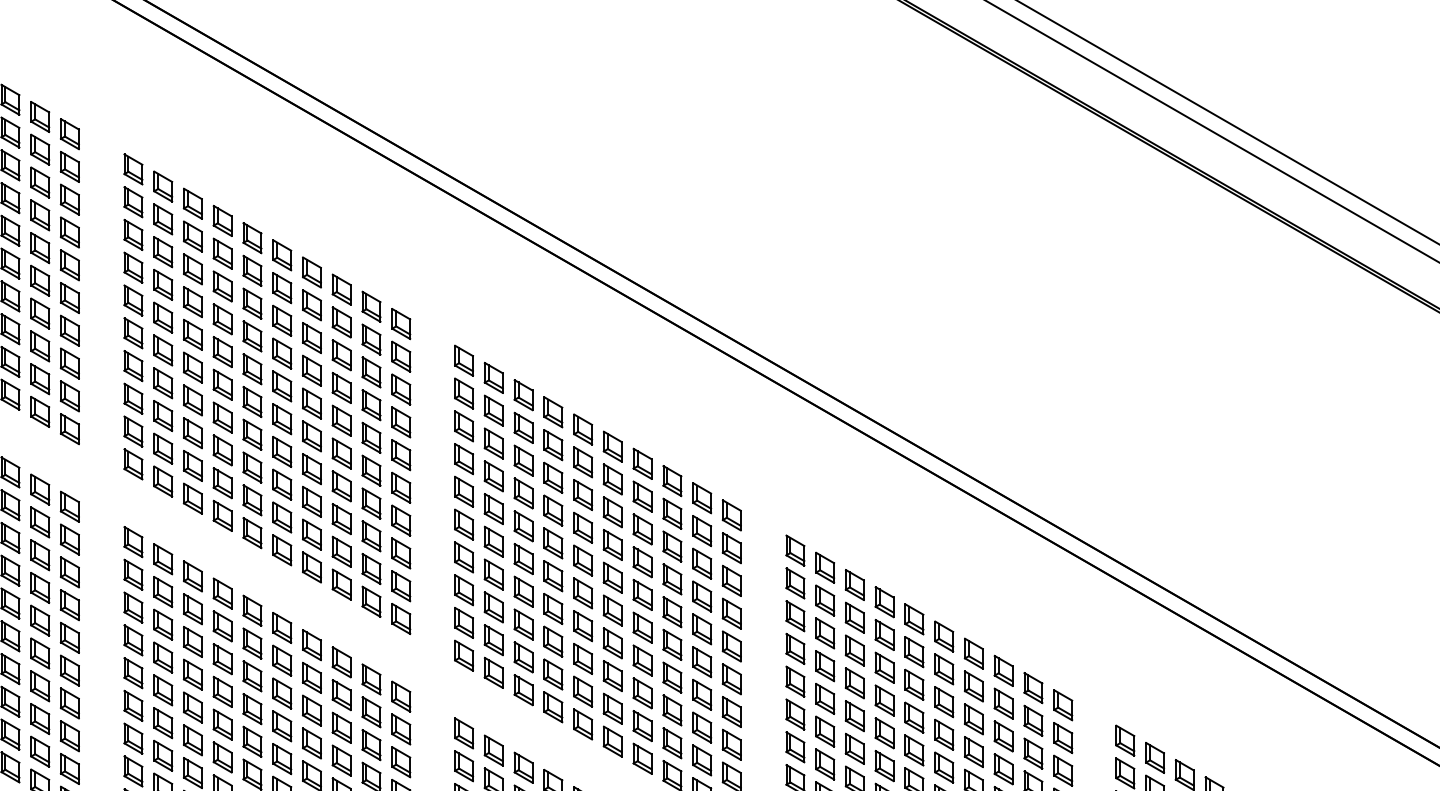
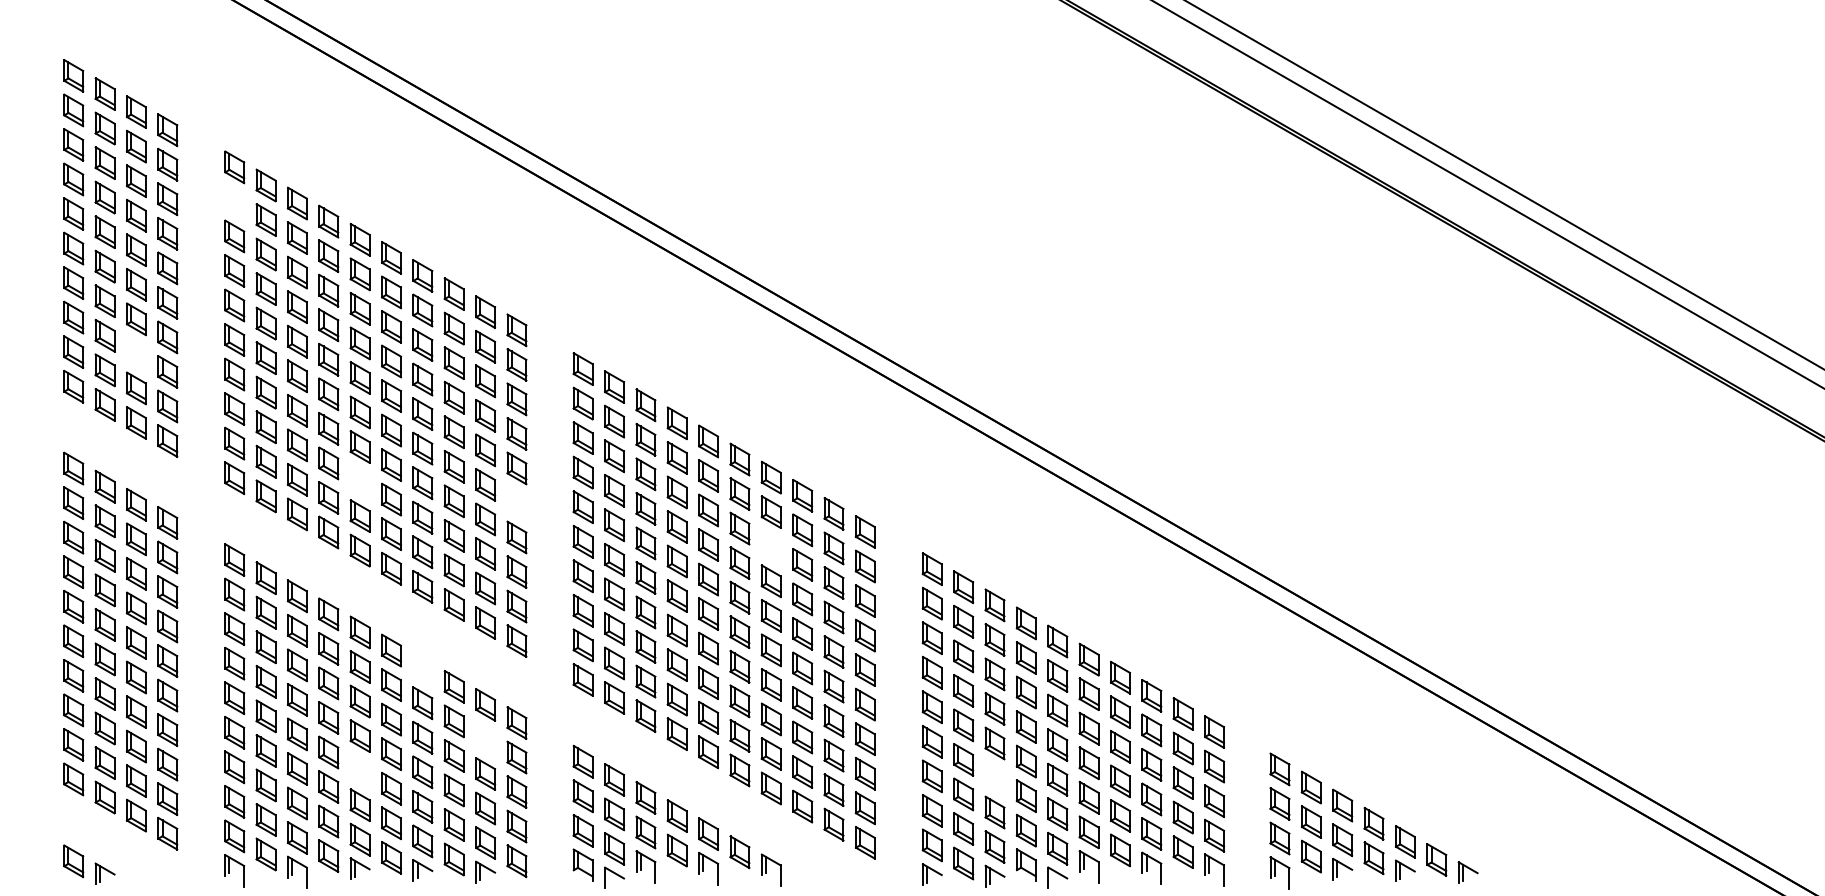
part: (133, 201) -> (234, 201), removed
part: (40, 346) -> (136, 353), removed
part: (251, 467) -> (359, 481), removed
part: (400, 487) -> (516, 502), removed
part: (641, 529) -> (770, 546), removed
part: (311, 644) -> (422, 668), removed
part: (371, 712) -> (485, 739), removed
part: (251, 741) -> (359, 770), removed
part: (854, 748) -> (994, 777), removed

